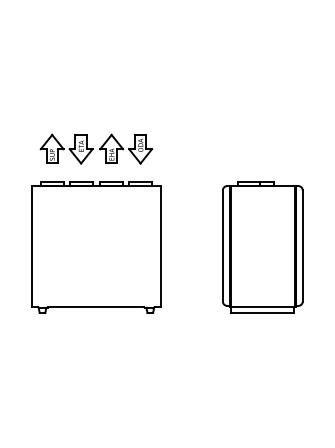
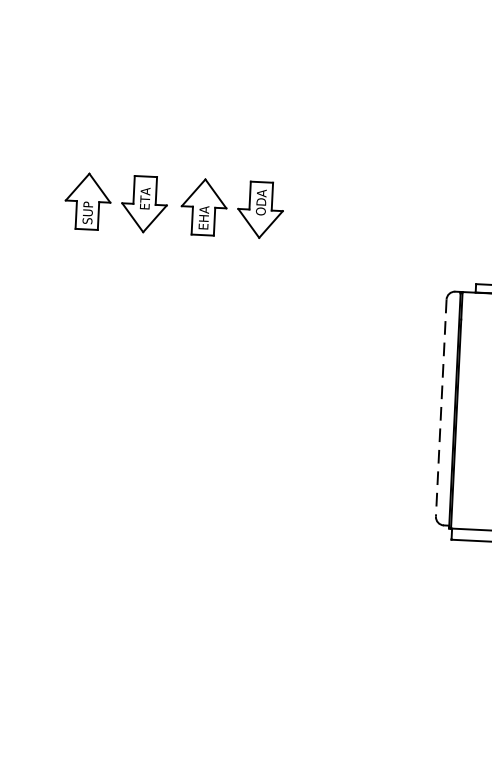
part: (95, 148) -> (172, 204), moved
line: (222, 245) -> (440, 407), solid -> dashed
part: (96, 247) -> (194, 399), removed

